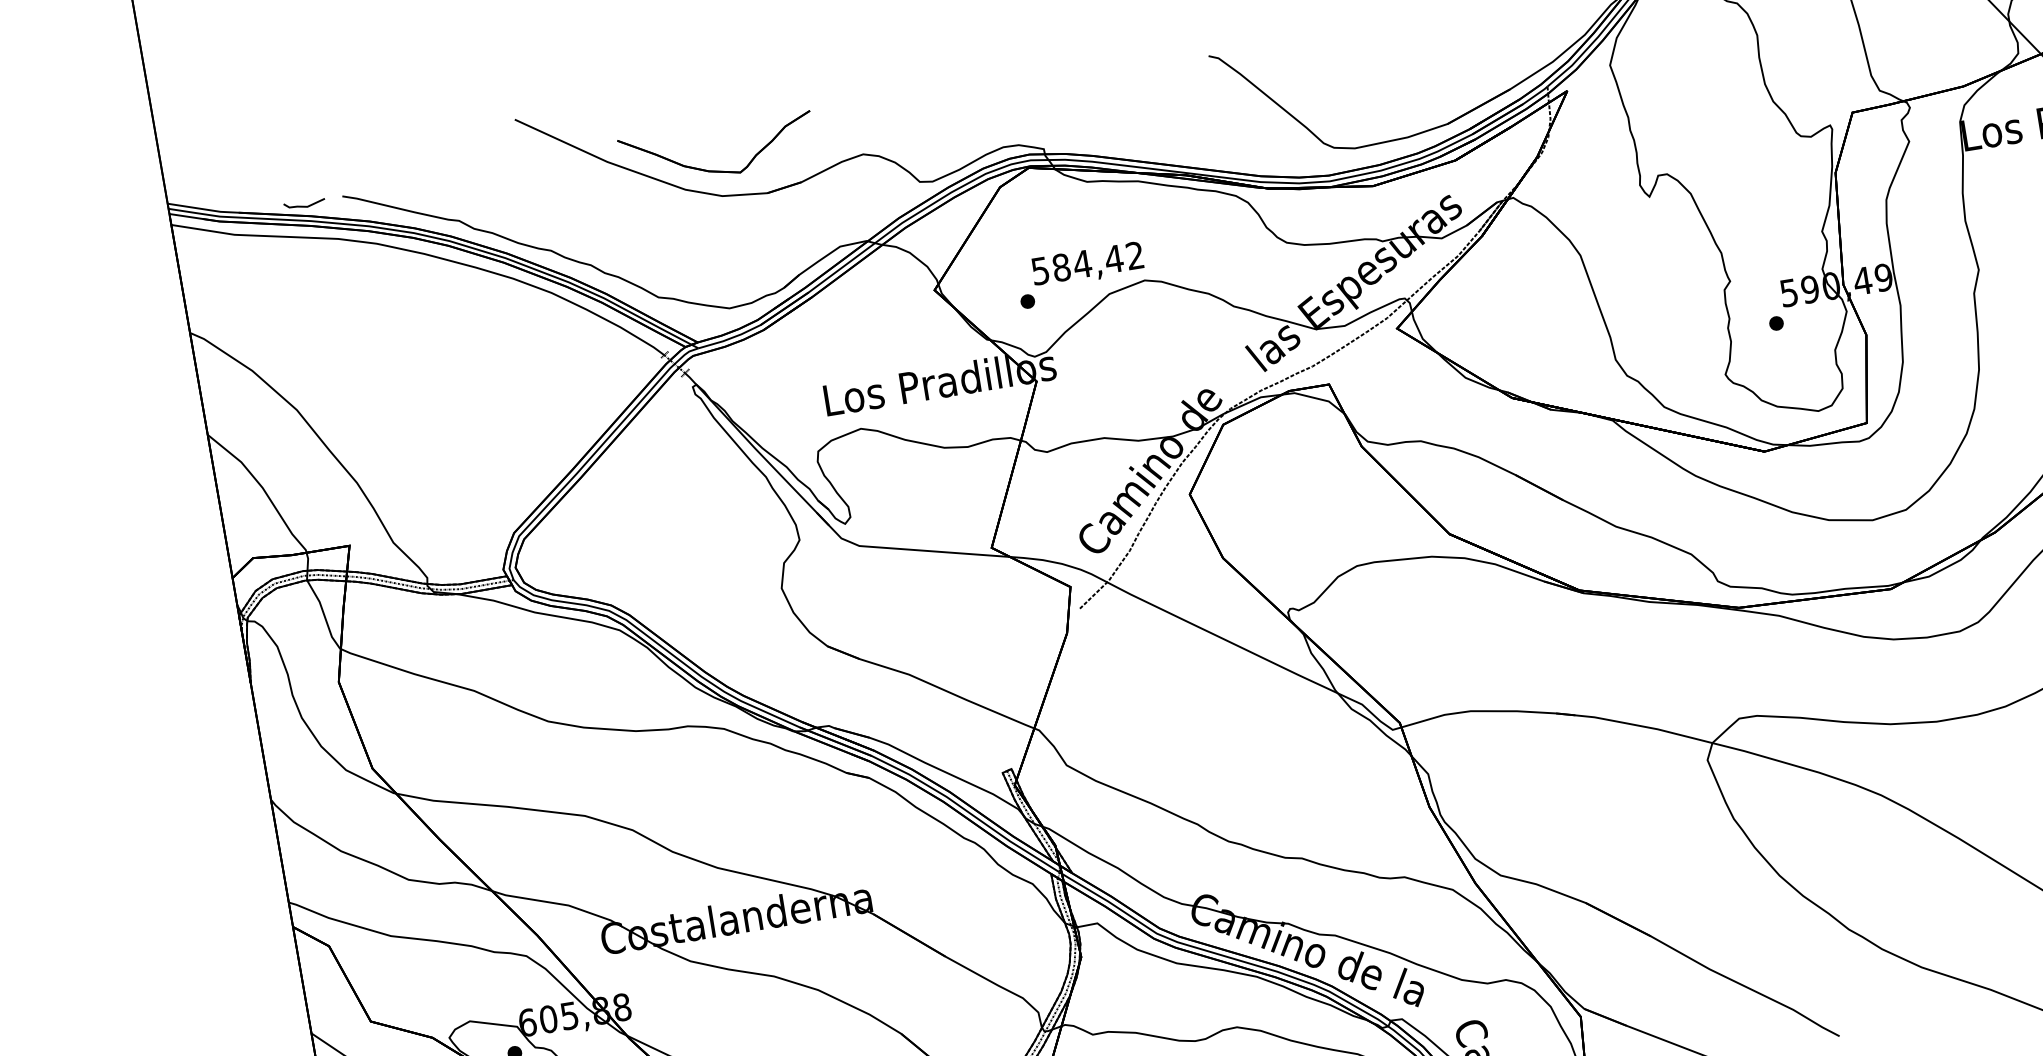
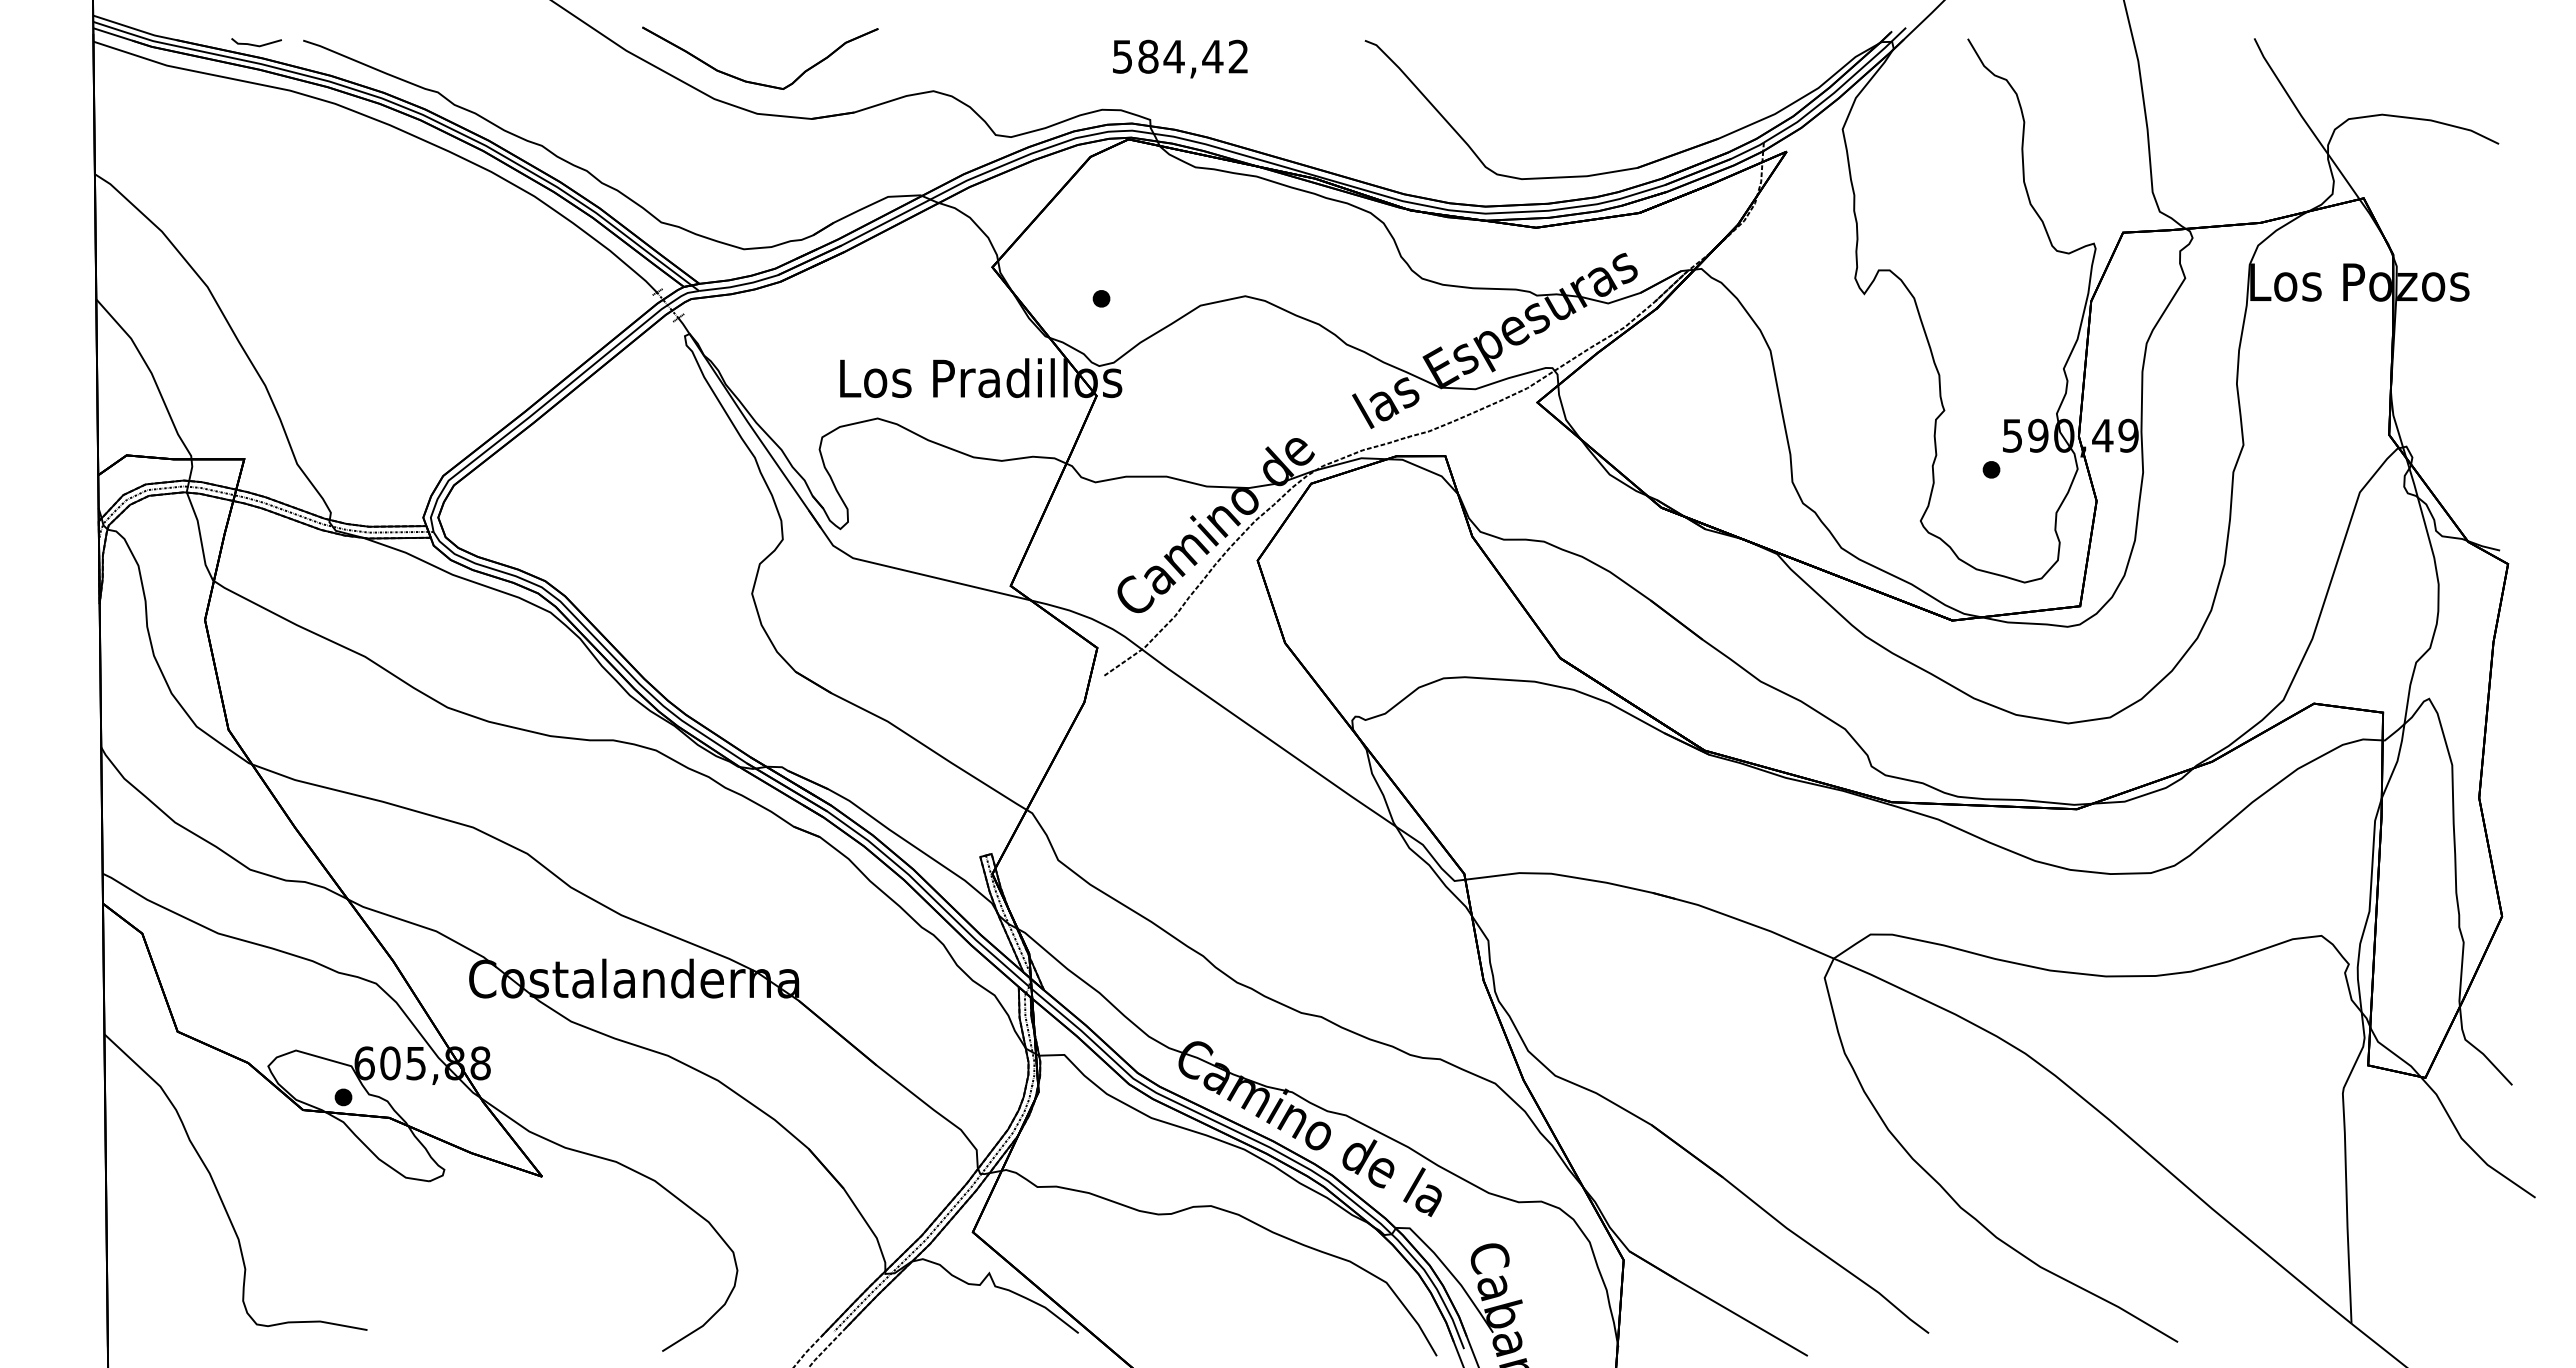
text: (1087, 264) -> (1180, 58), moved

